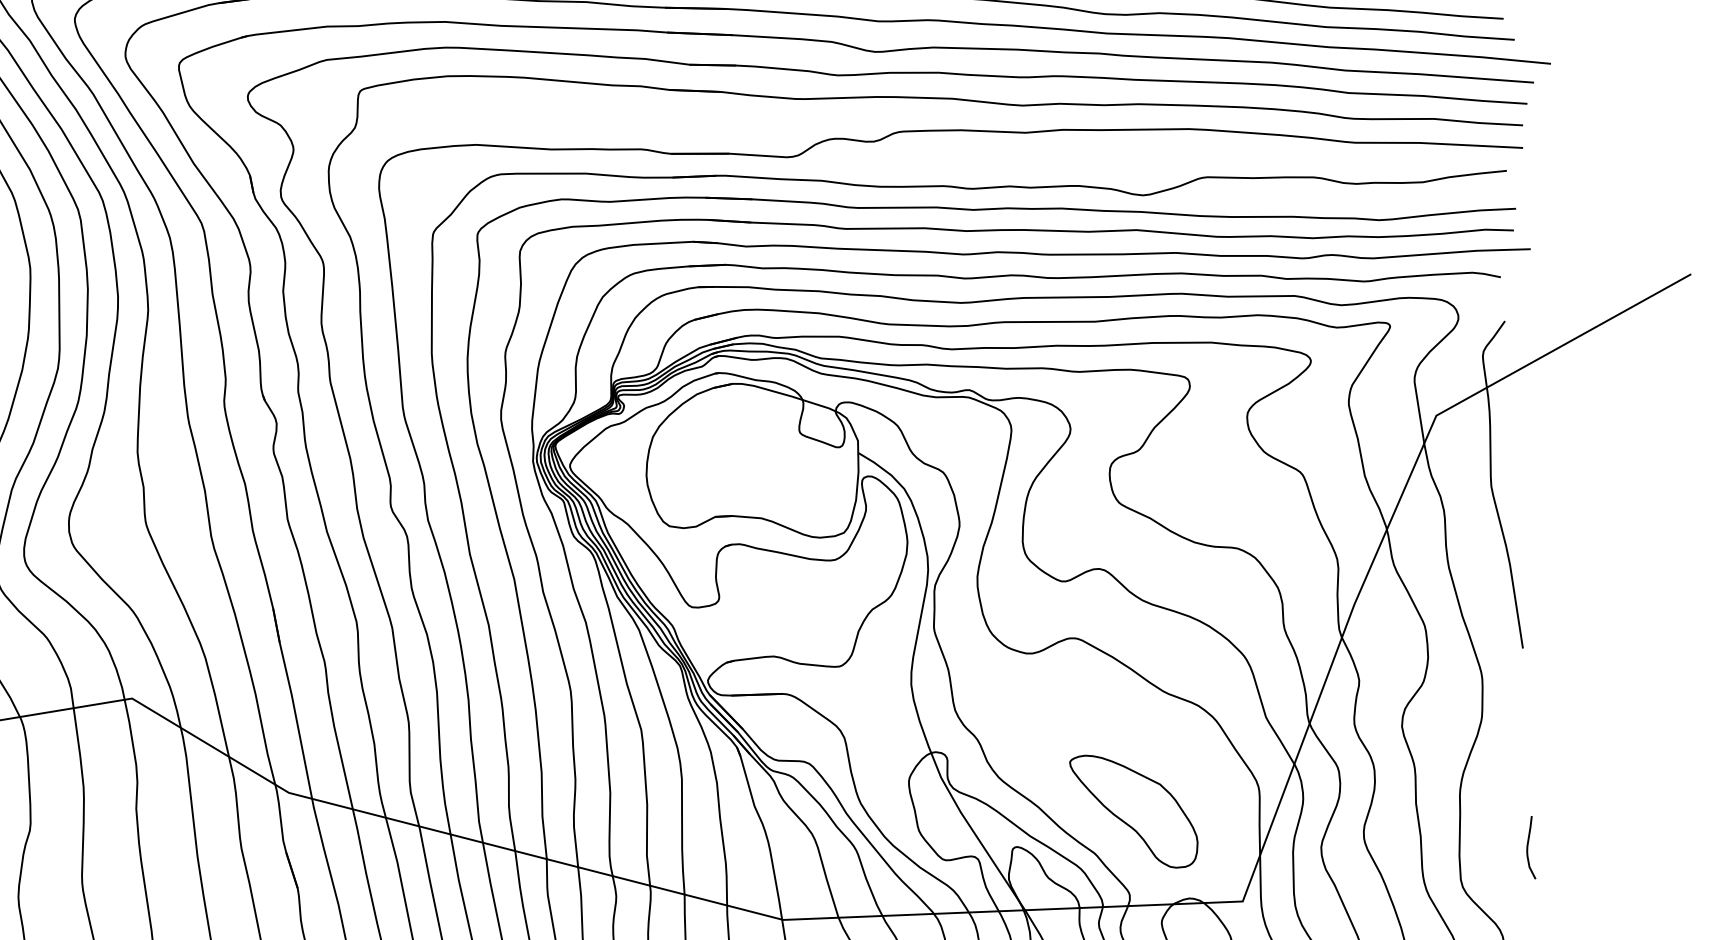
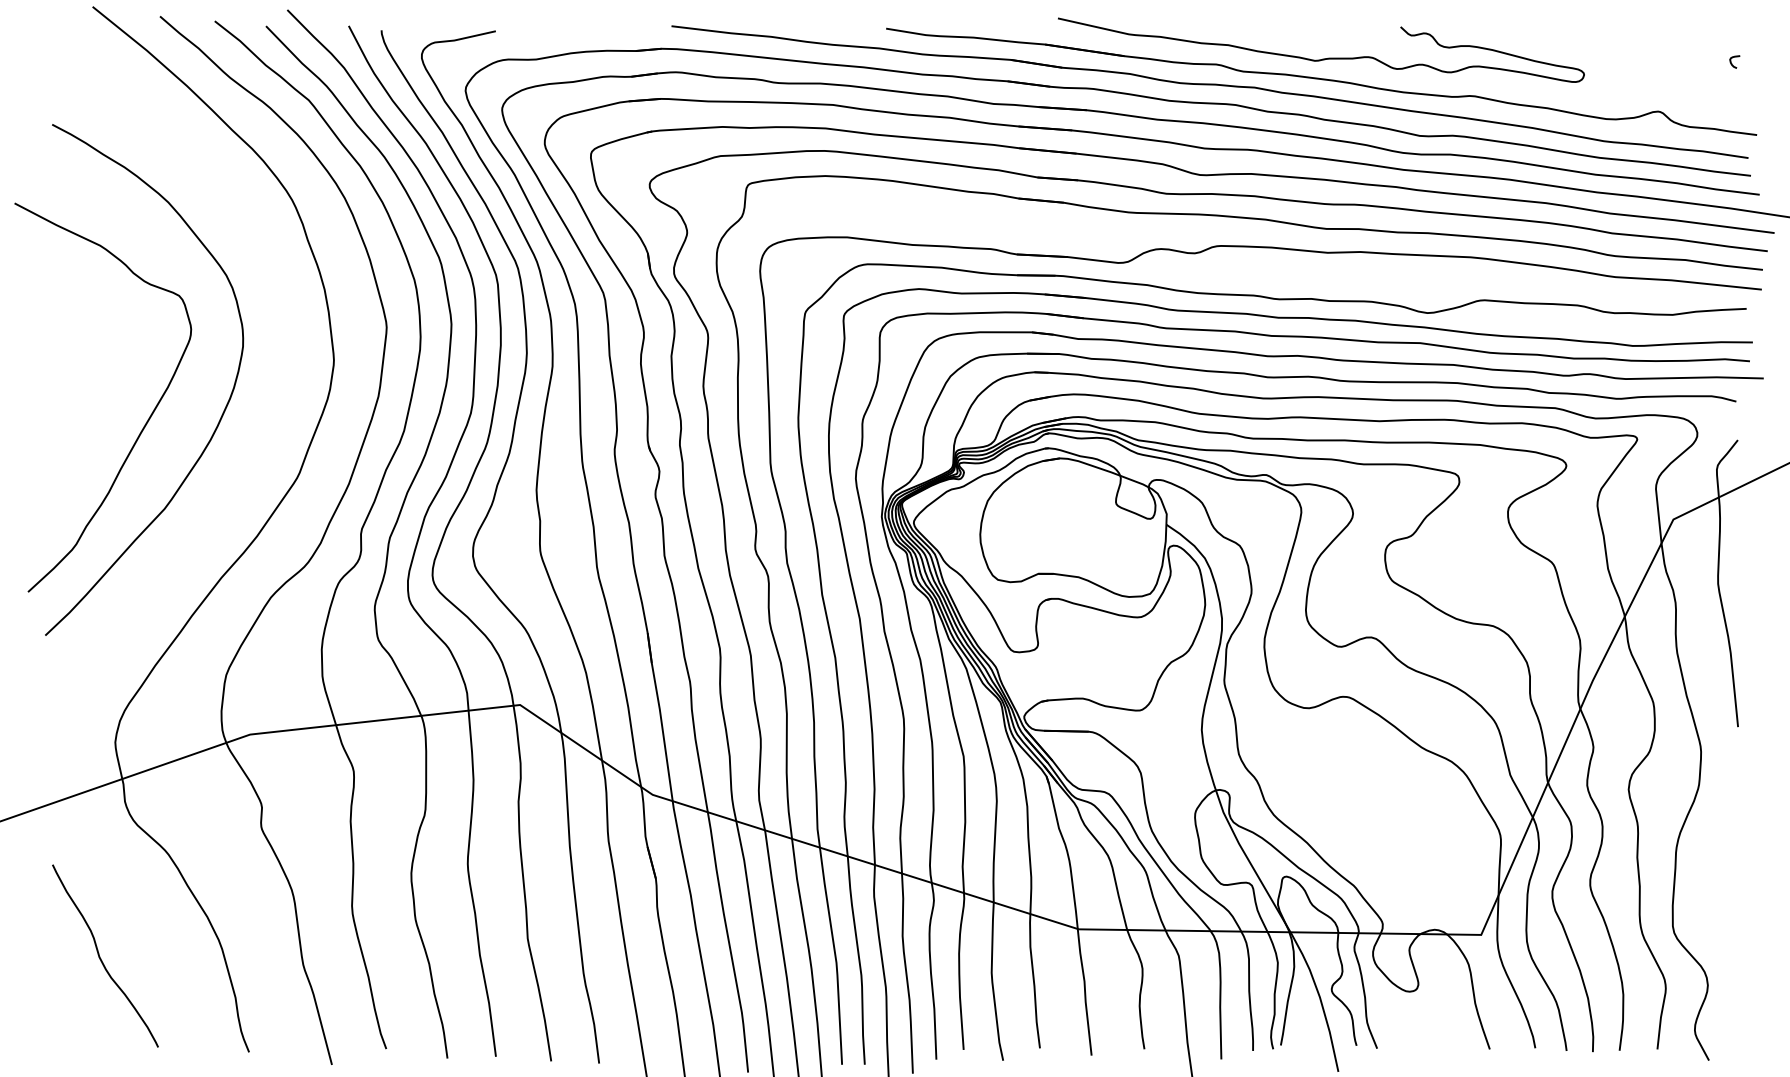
part: (1134, 811) -> (1390, 851), removed
curve: (1528, 847) -> (1733, 901), removed

